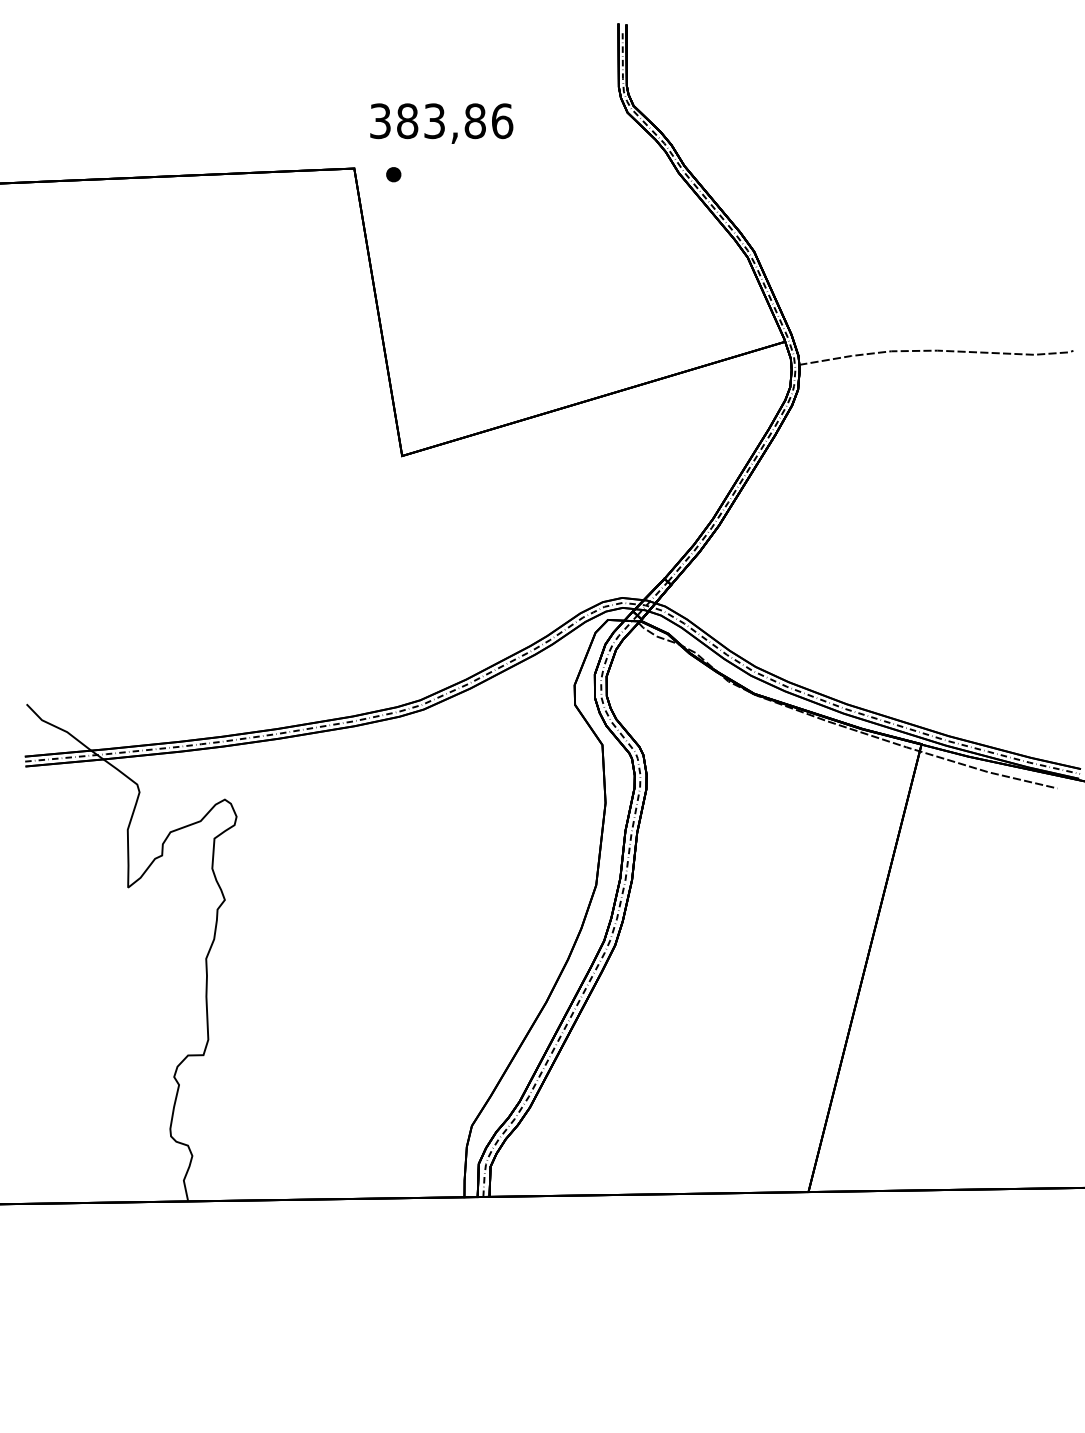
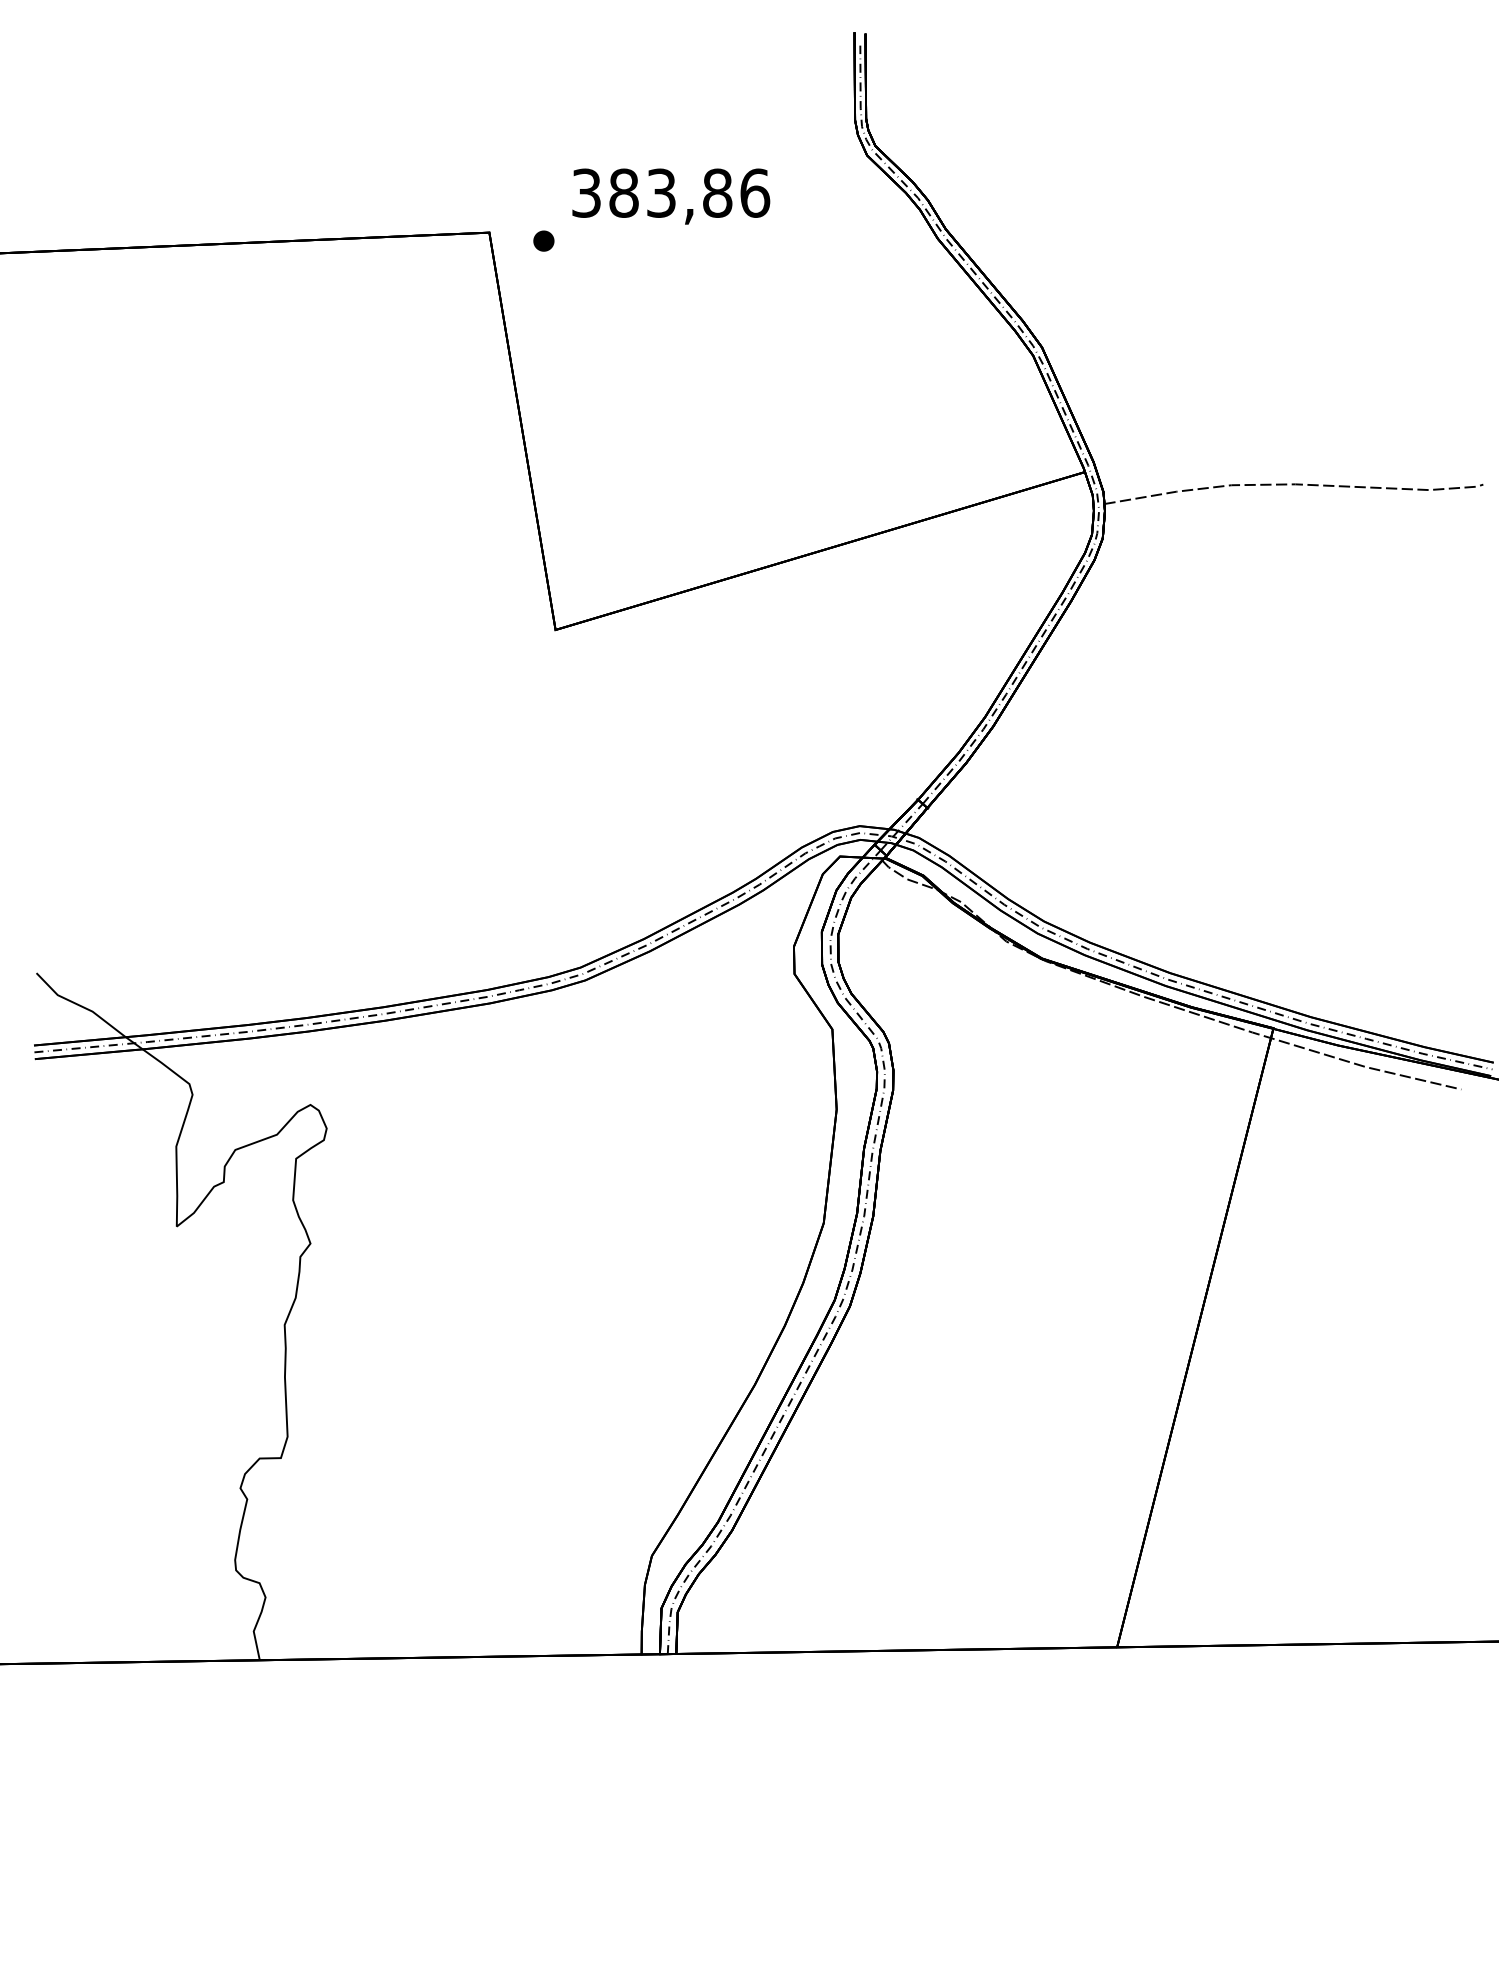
text: (441, 123) -> (671, 196), moved

